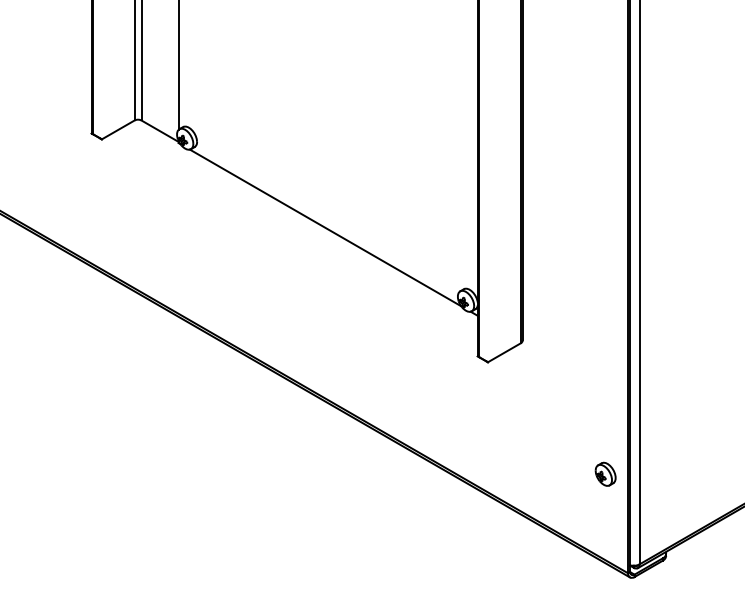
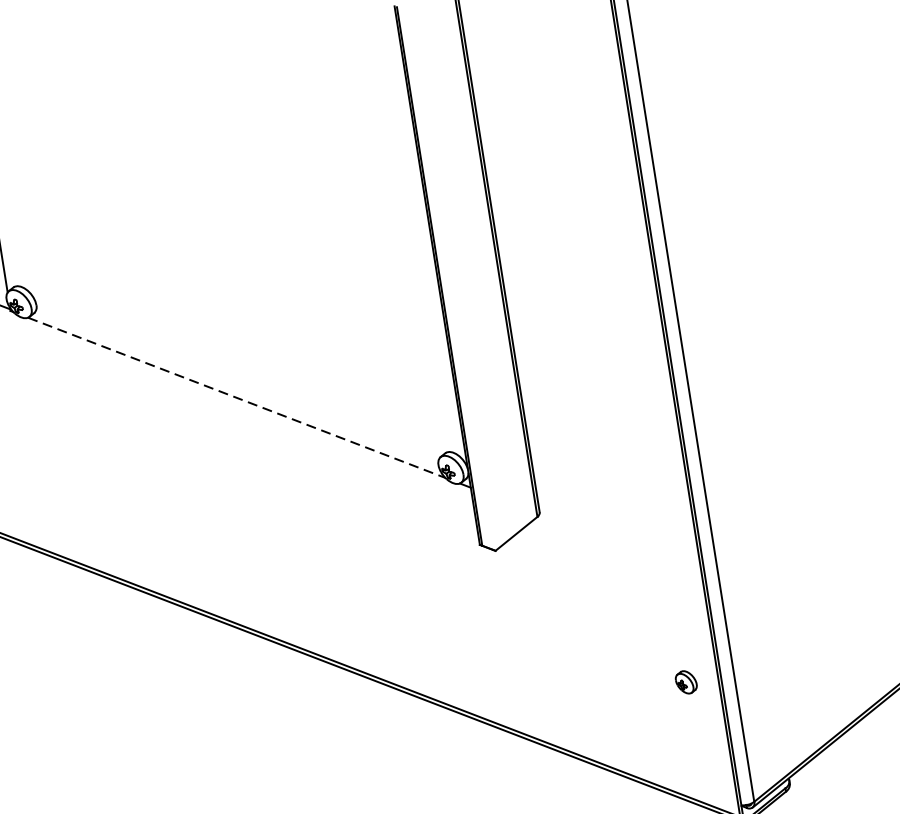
line: (325, 227) -> (236, 397), solid -> dashed
part: (605, 473) -> (685, 681), size x0.7

